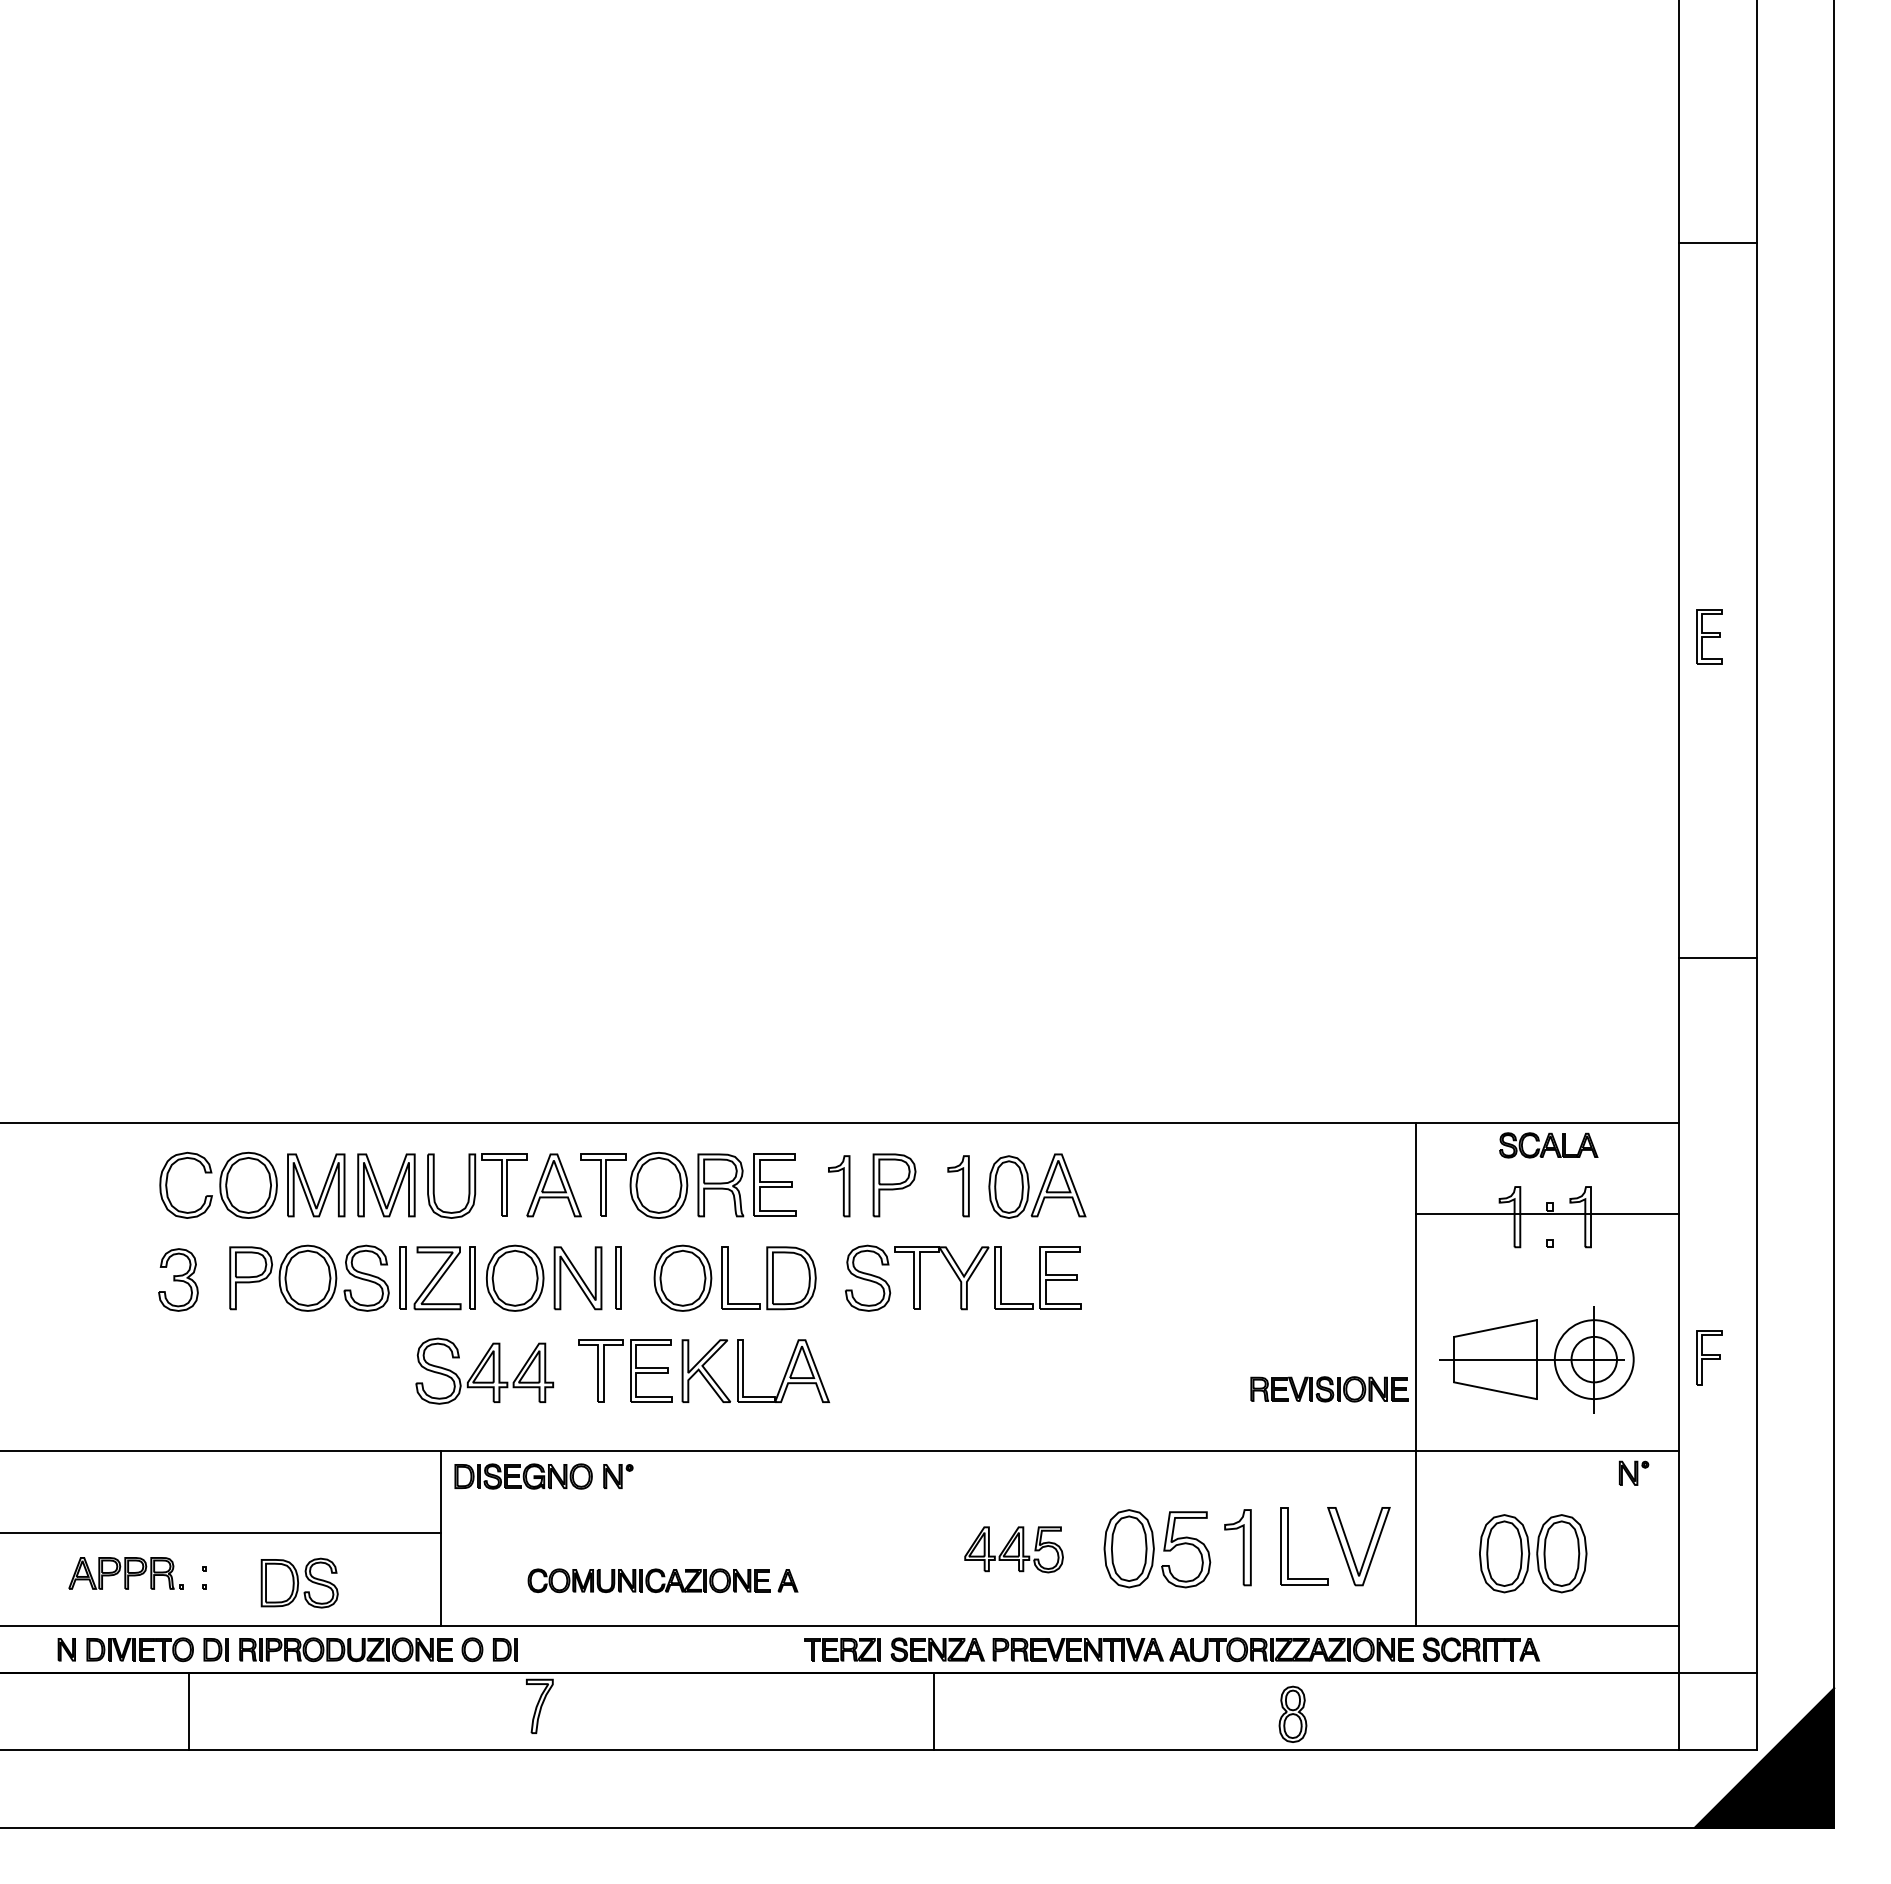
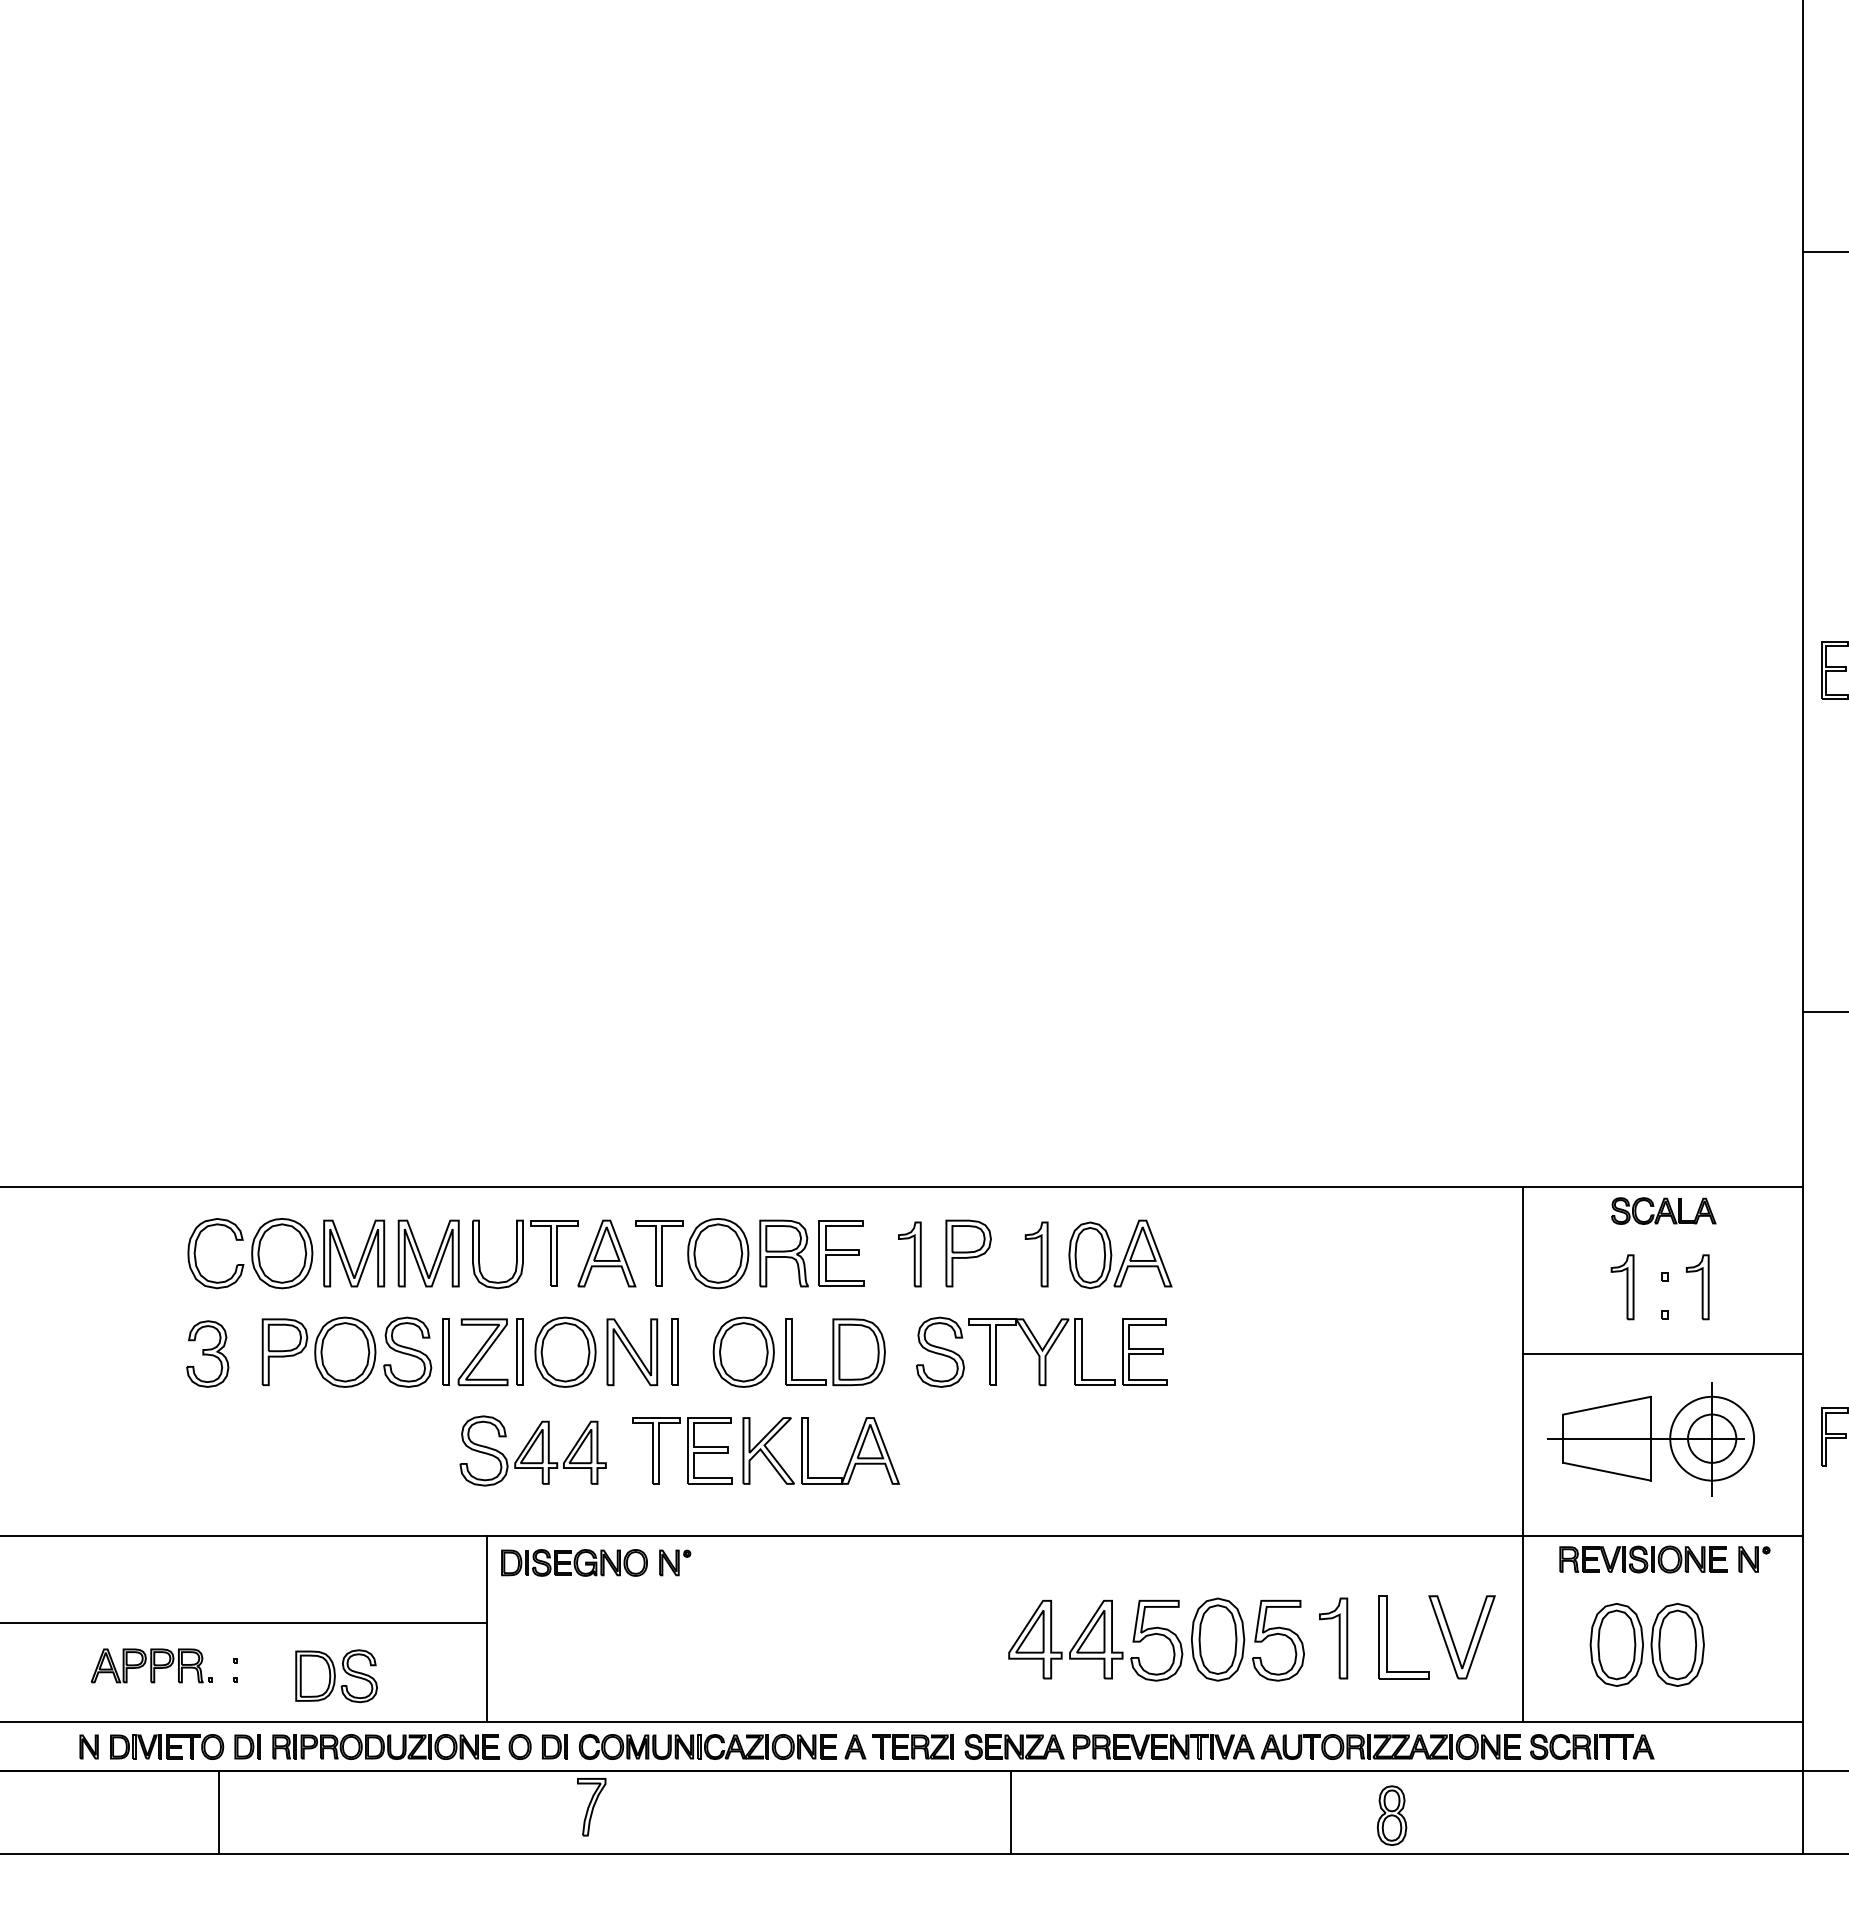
line: (1547, 1213) -> (1662, 1353), moved
part: (1329, 1389) -> (1643, 1559), moved
part: (1013, 1549) -> (1095, 1640), size x1.67
part: (662, 1580) -> (722, 1746), moved

